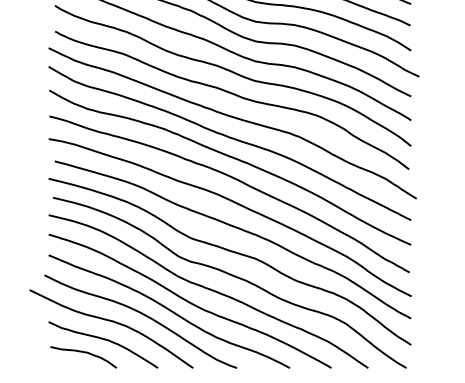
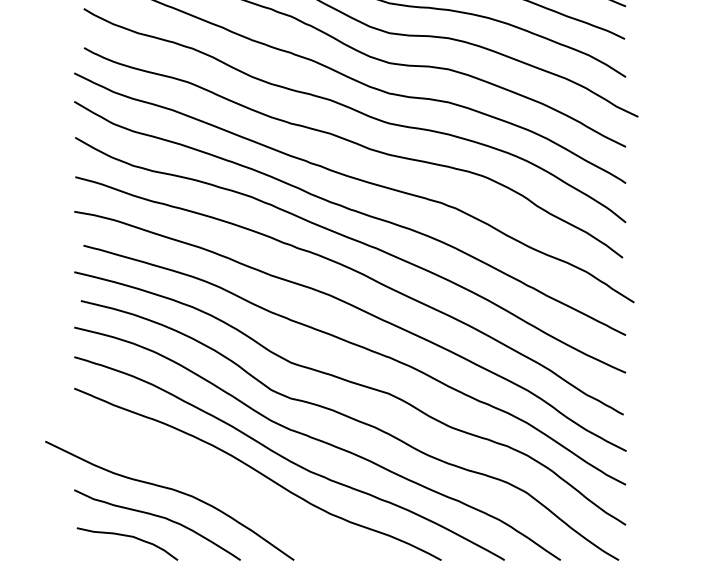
curve: (143, 315) -> (218, 480), removed

